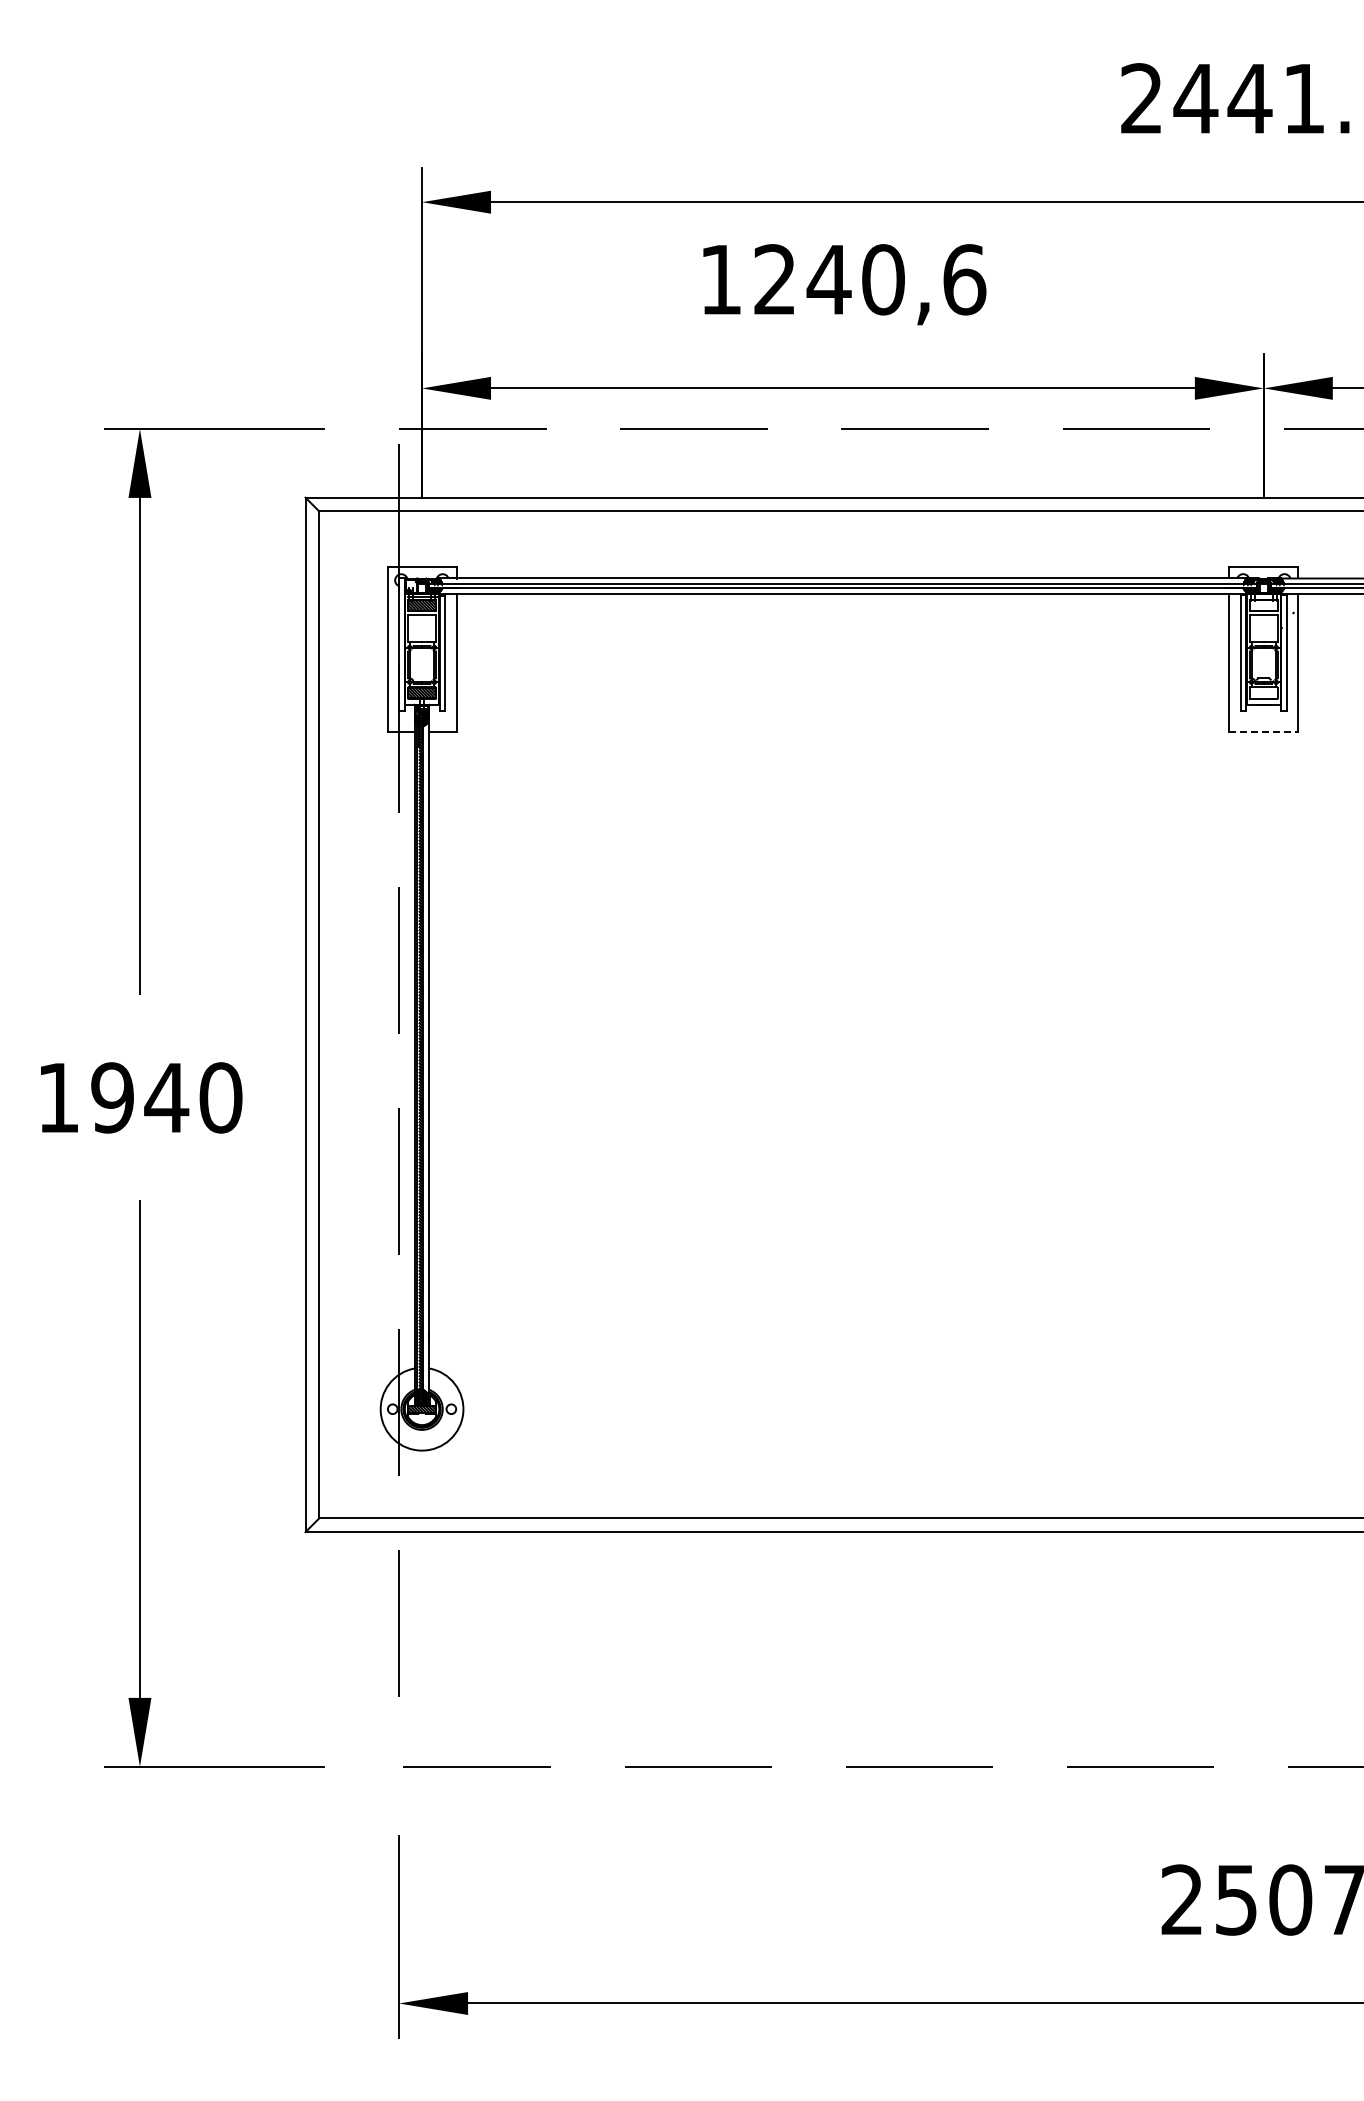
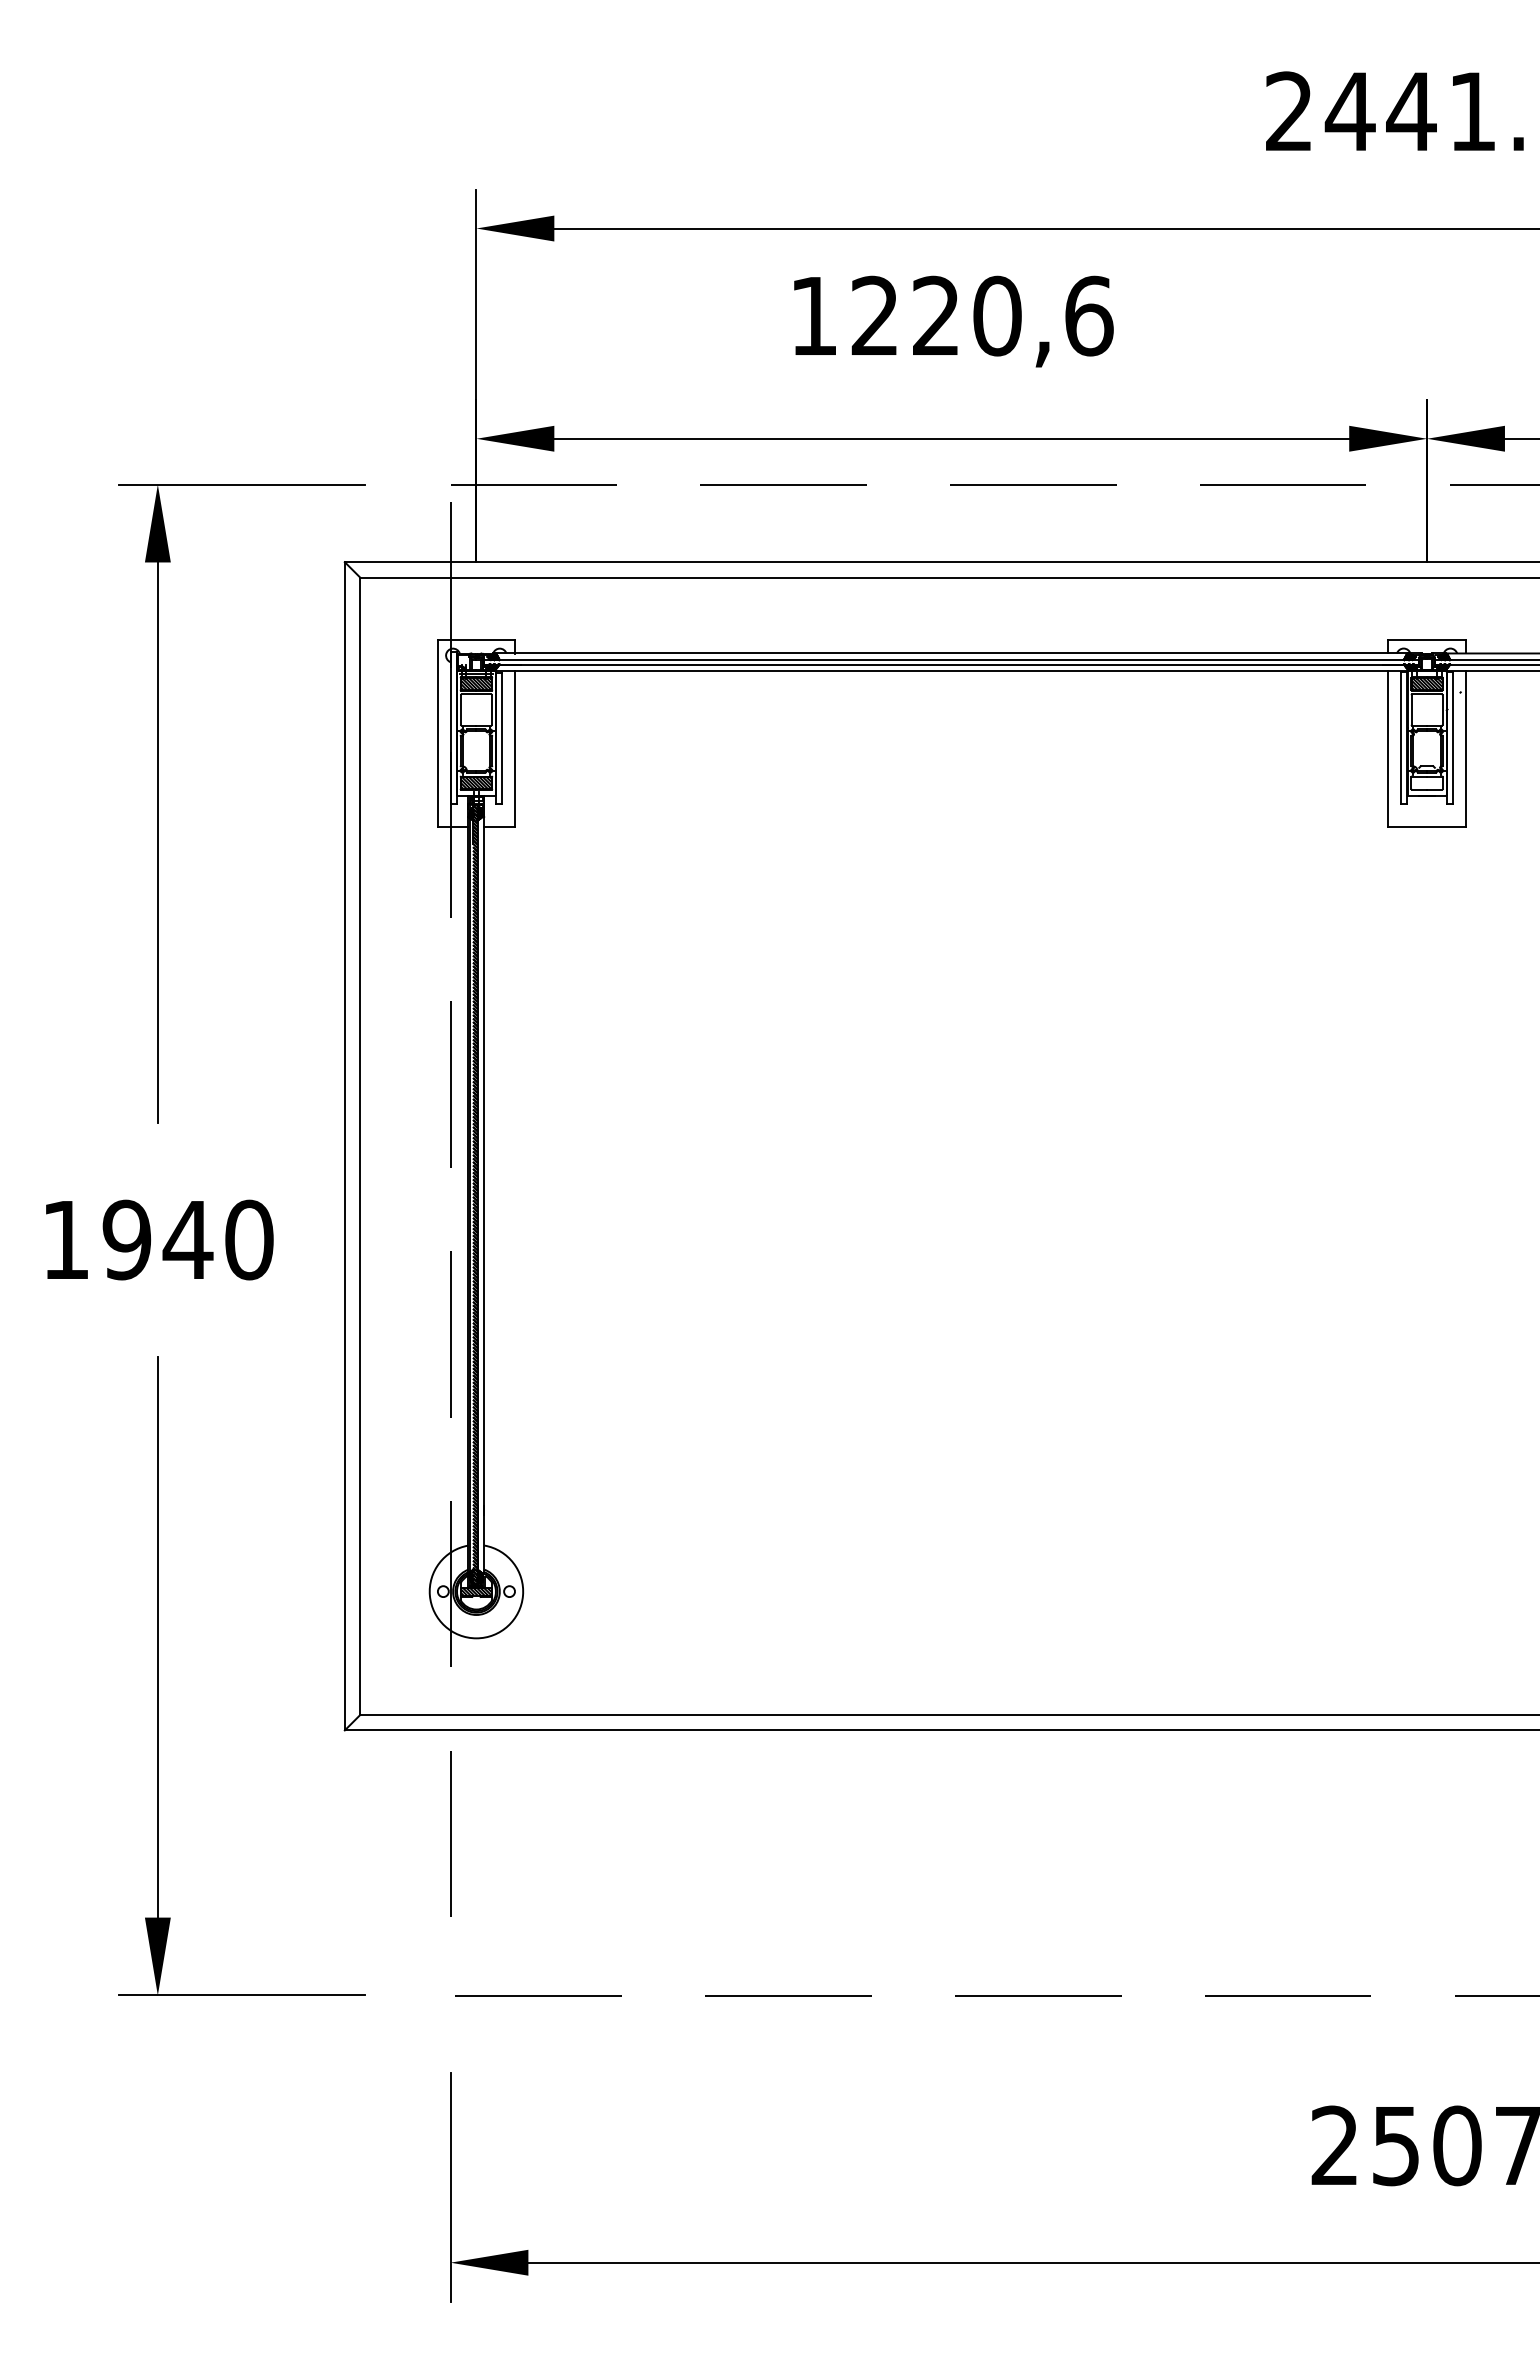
text: (828, 279) -> (935, 315), 1240,6 -> 1220,6
hatch: (1263, 605) -> (1426, 683), added
line: (1264, 732) -> (1427, 827), dashed -> solid

